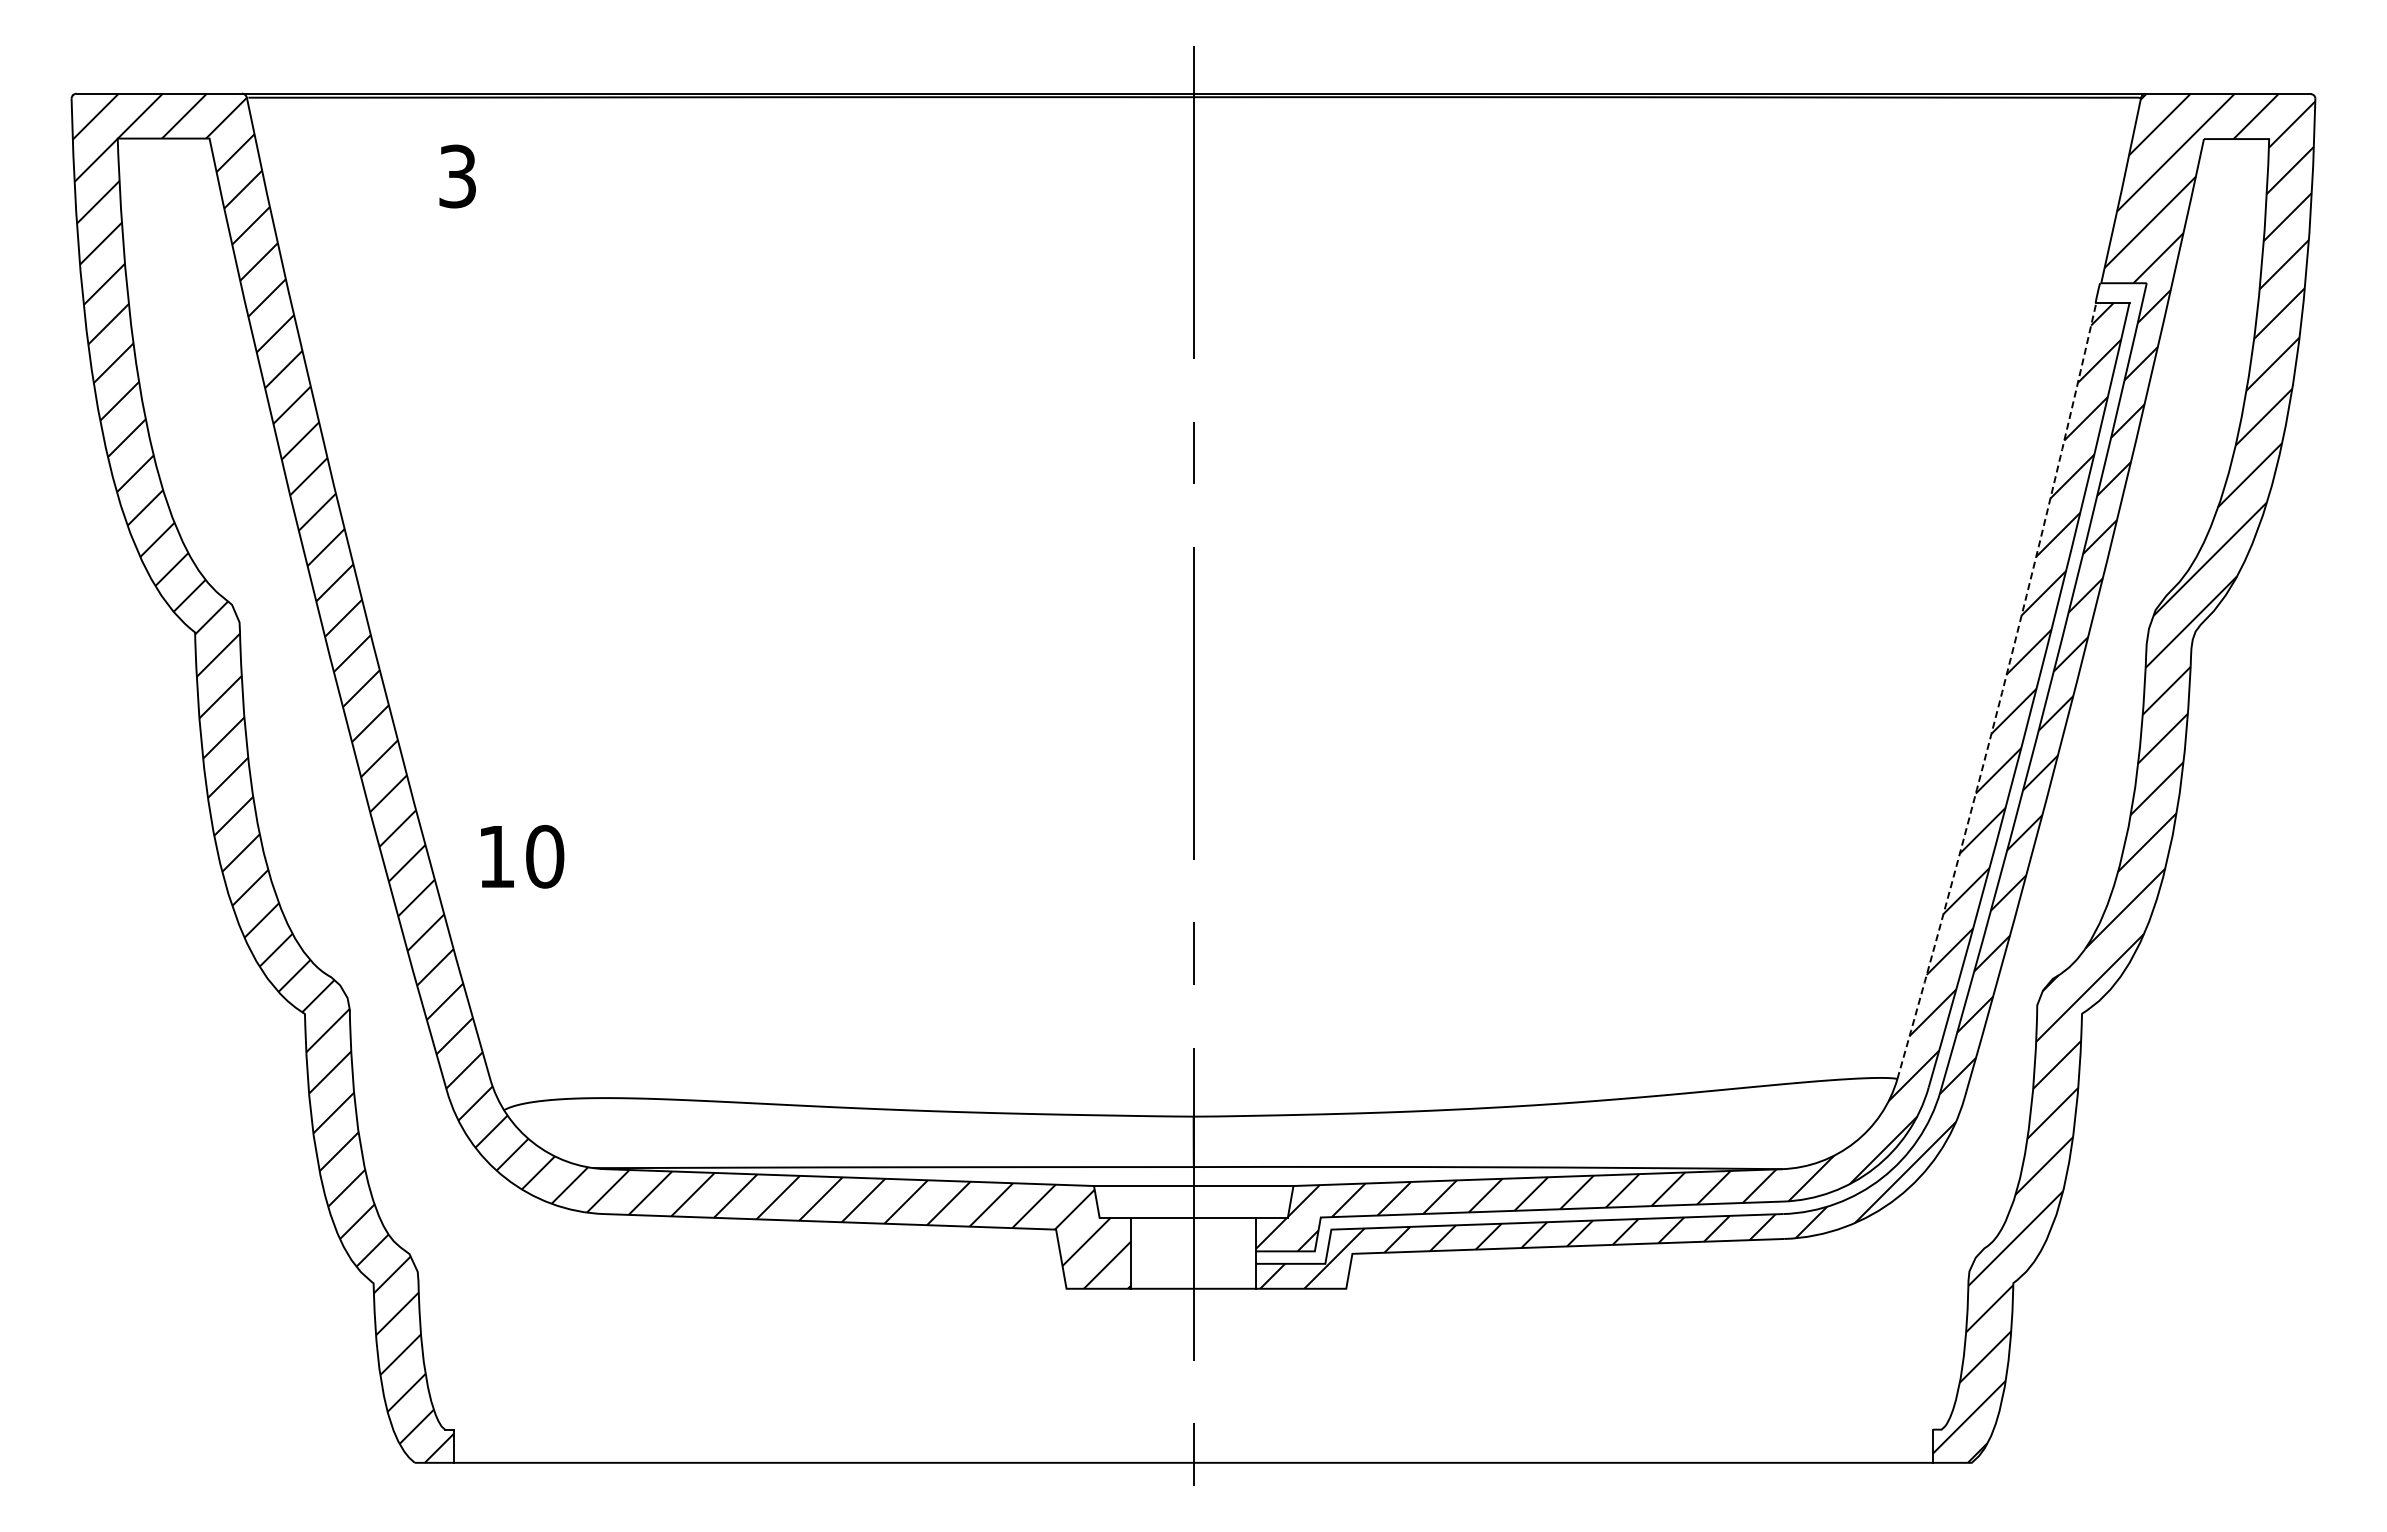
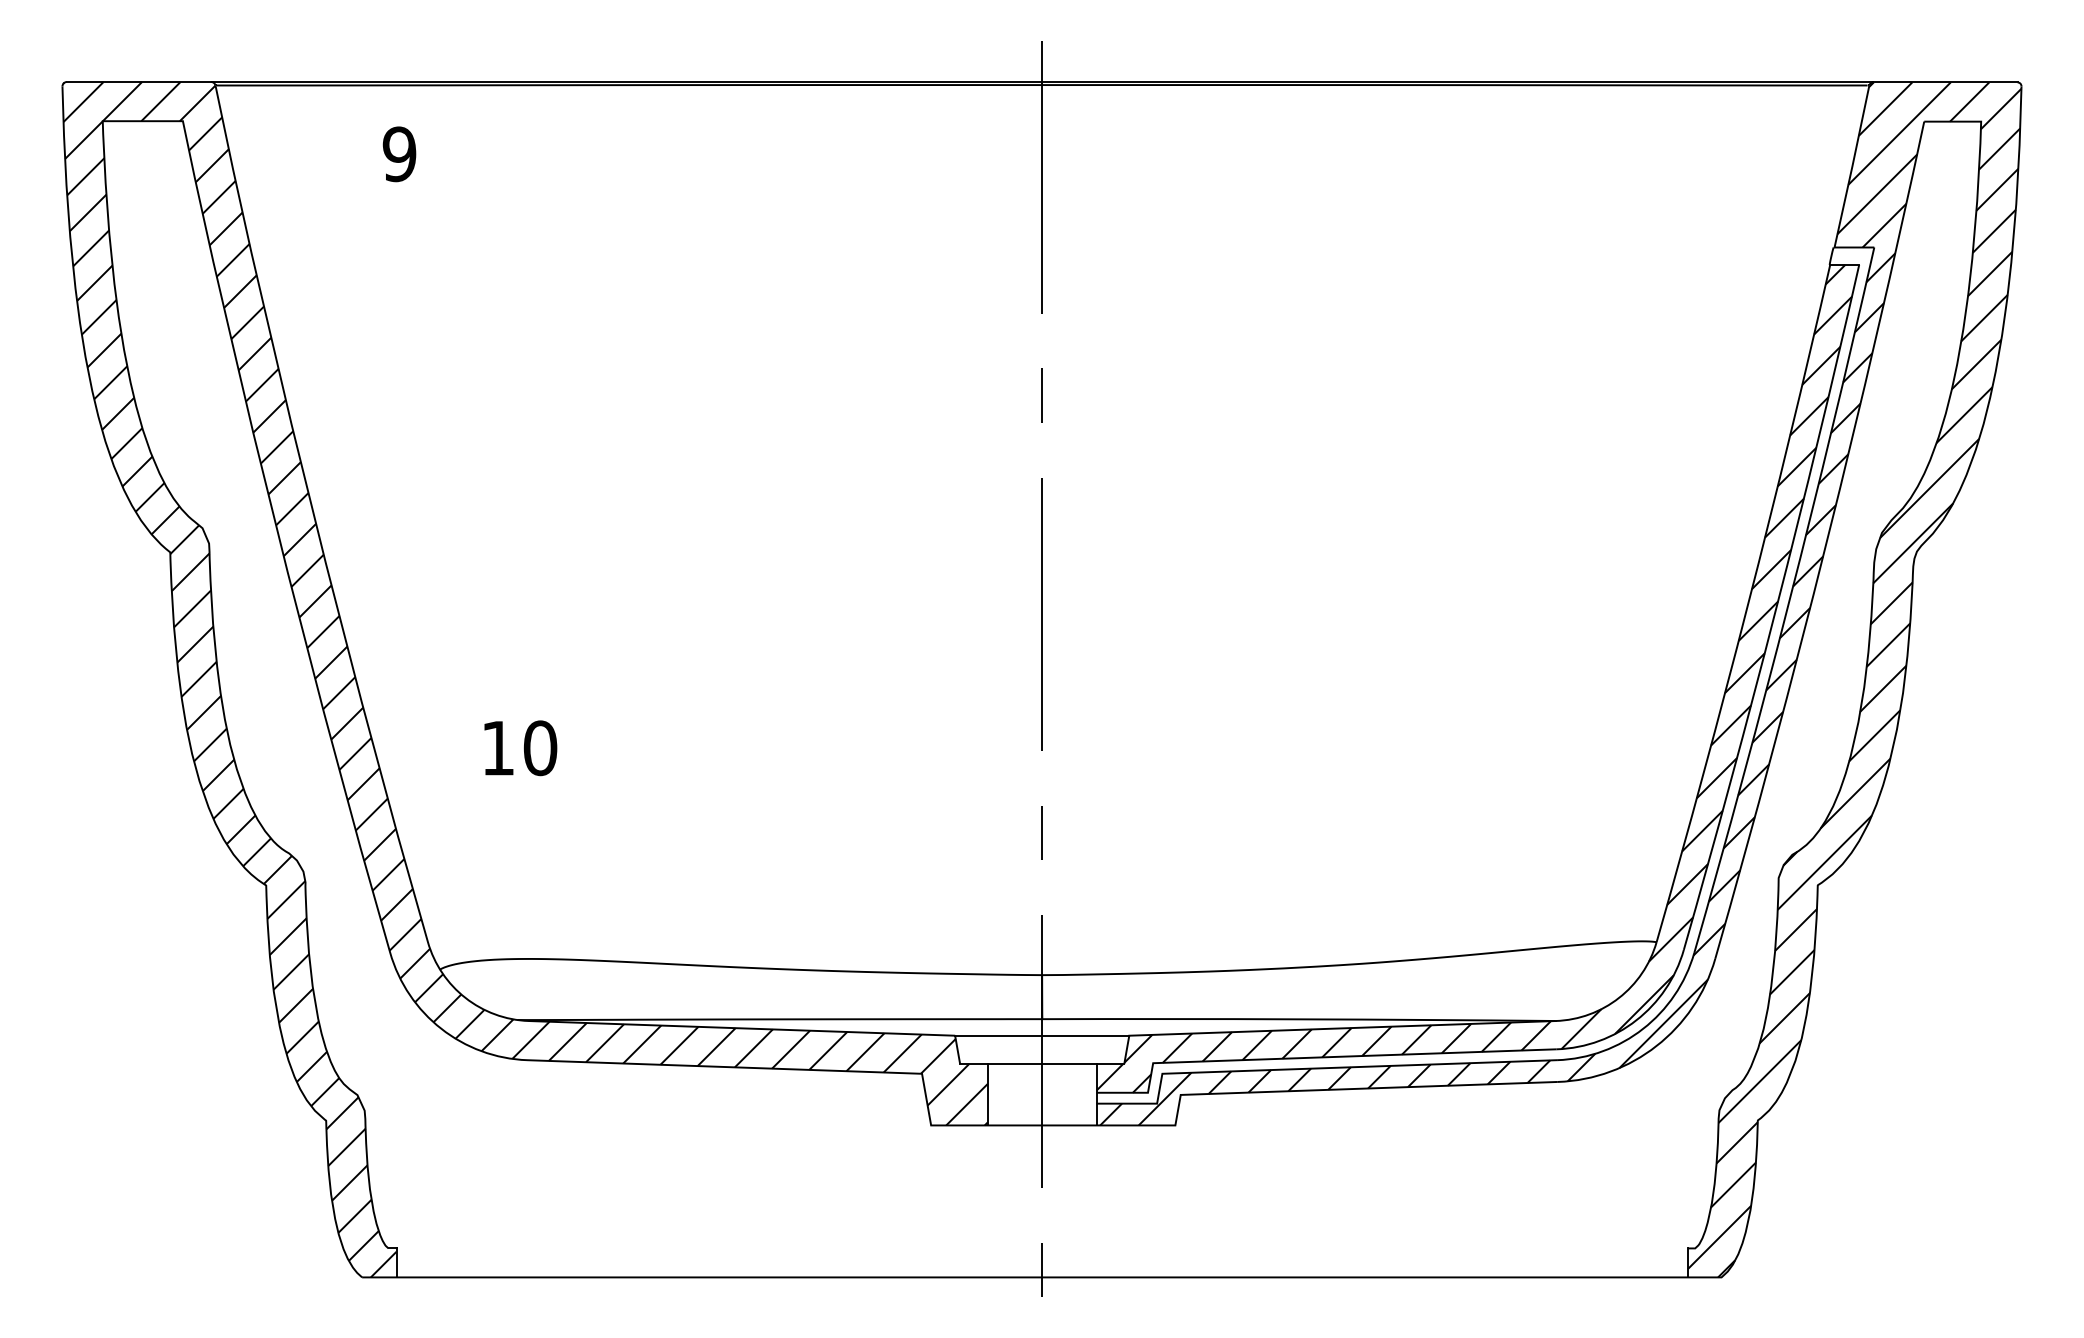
text: (457, 176) -> (399, 154), 3 -> 9
arc: (2002, 692) -> (1748, 604), dashed -> solid
text: (522, 856) -> (520, 748), moved

